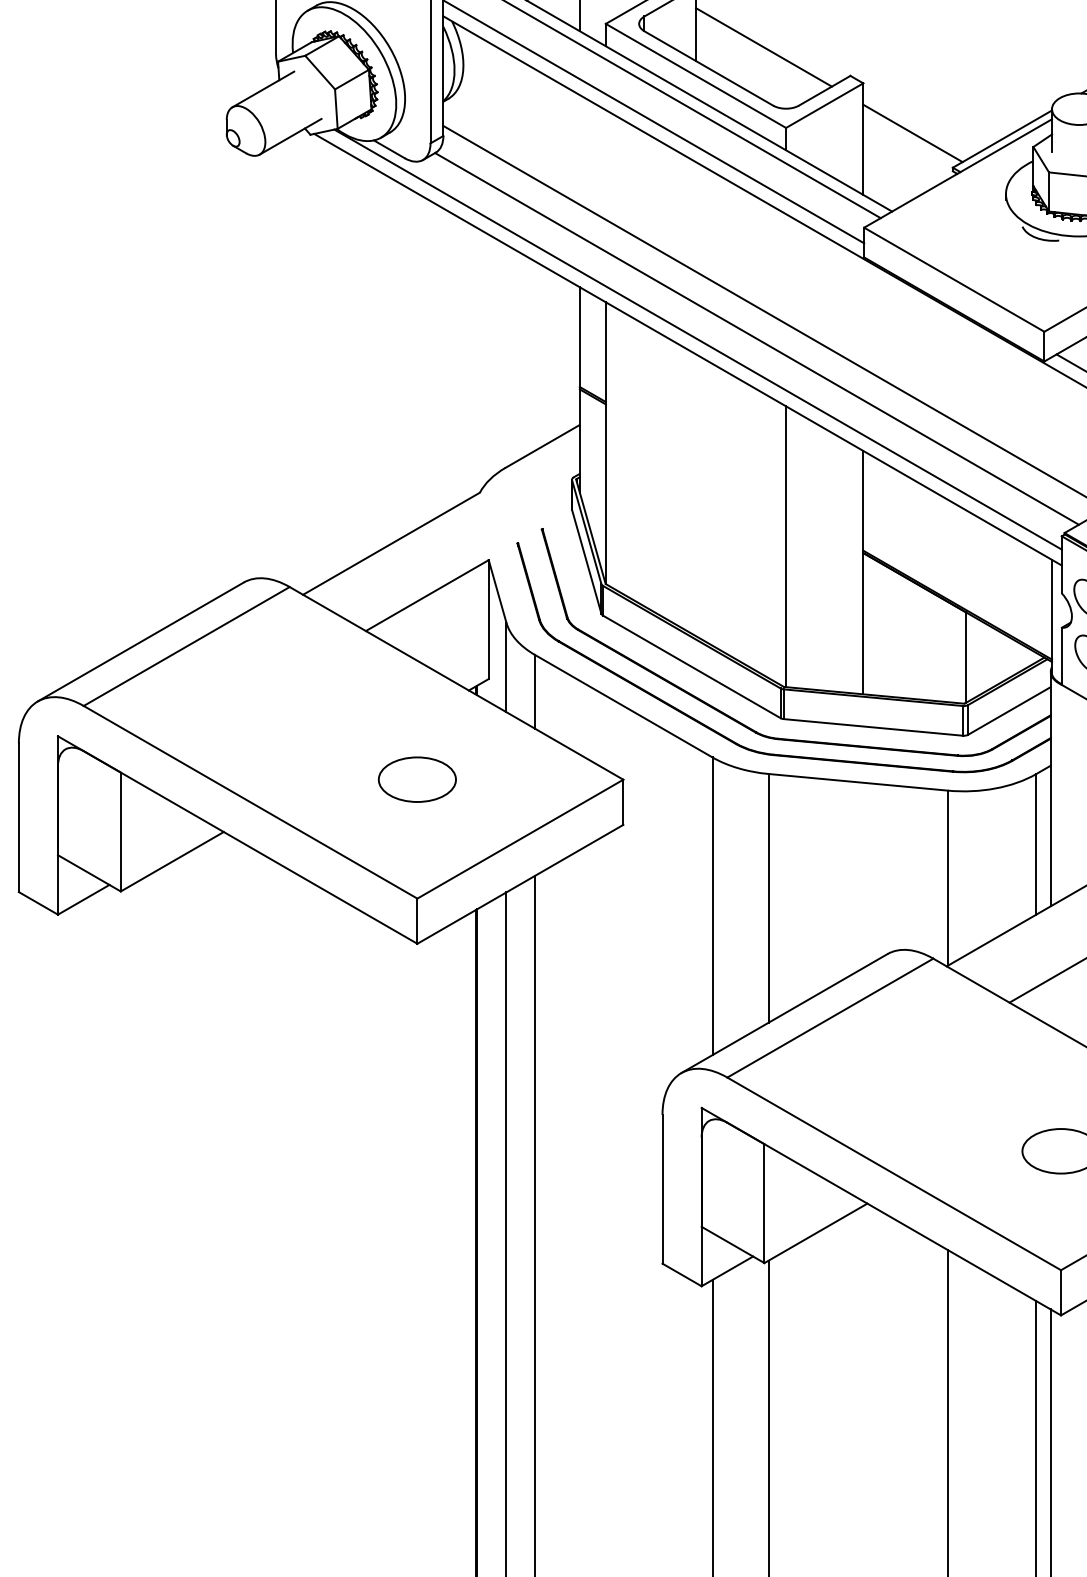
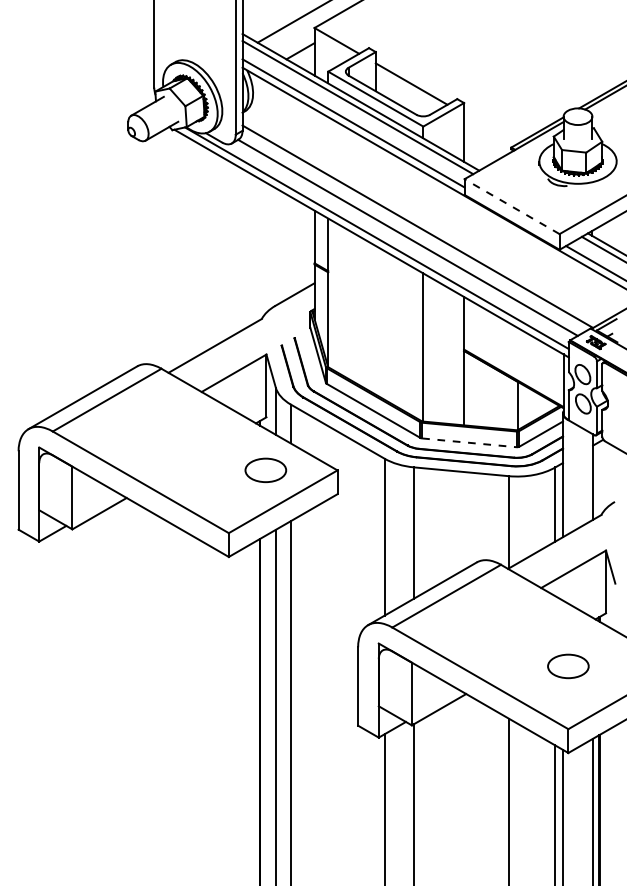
line: (913, 133) -> (490, 129), removed
line: (955, 279) -> (512, 206), solid -> dashed
line: (873, 726) -> (469, 442), solid -> dashed
part: (416, 777) -> (265, 469), moved

